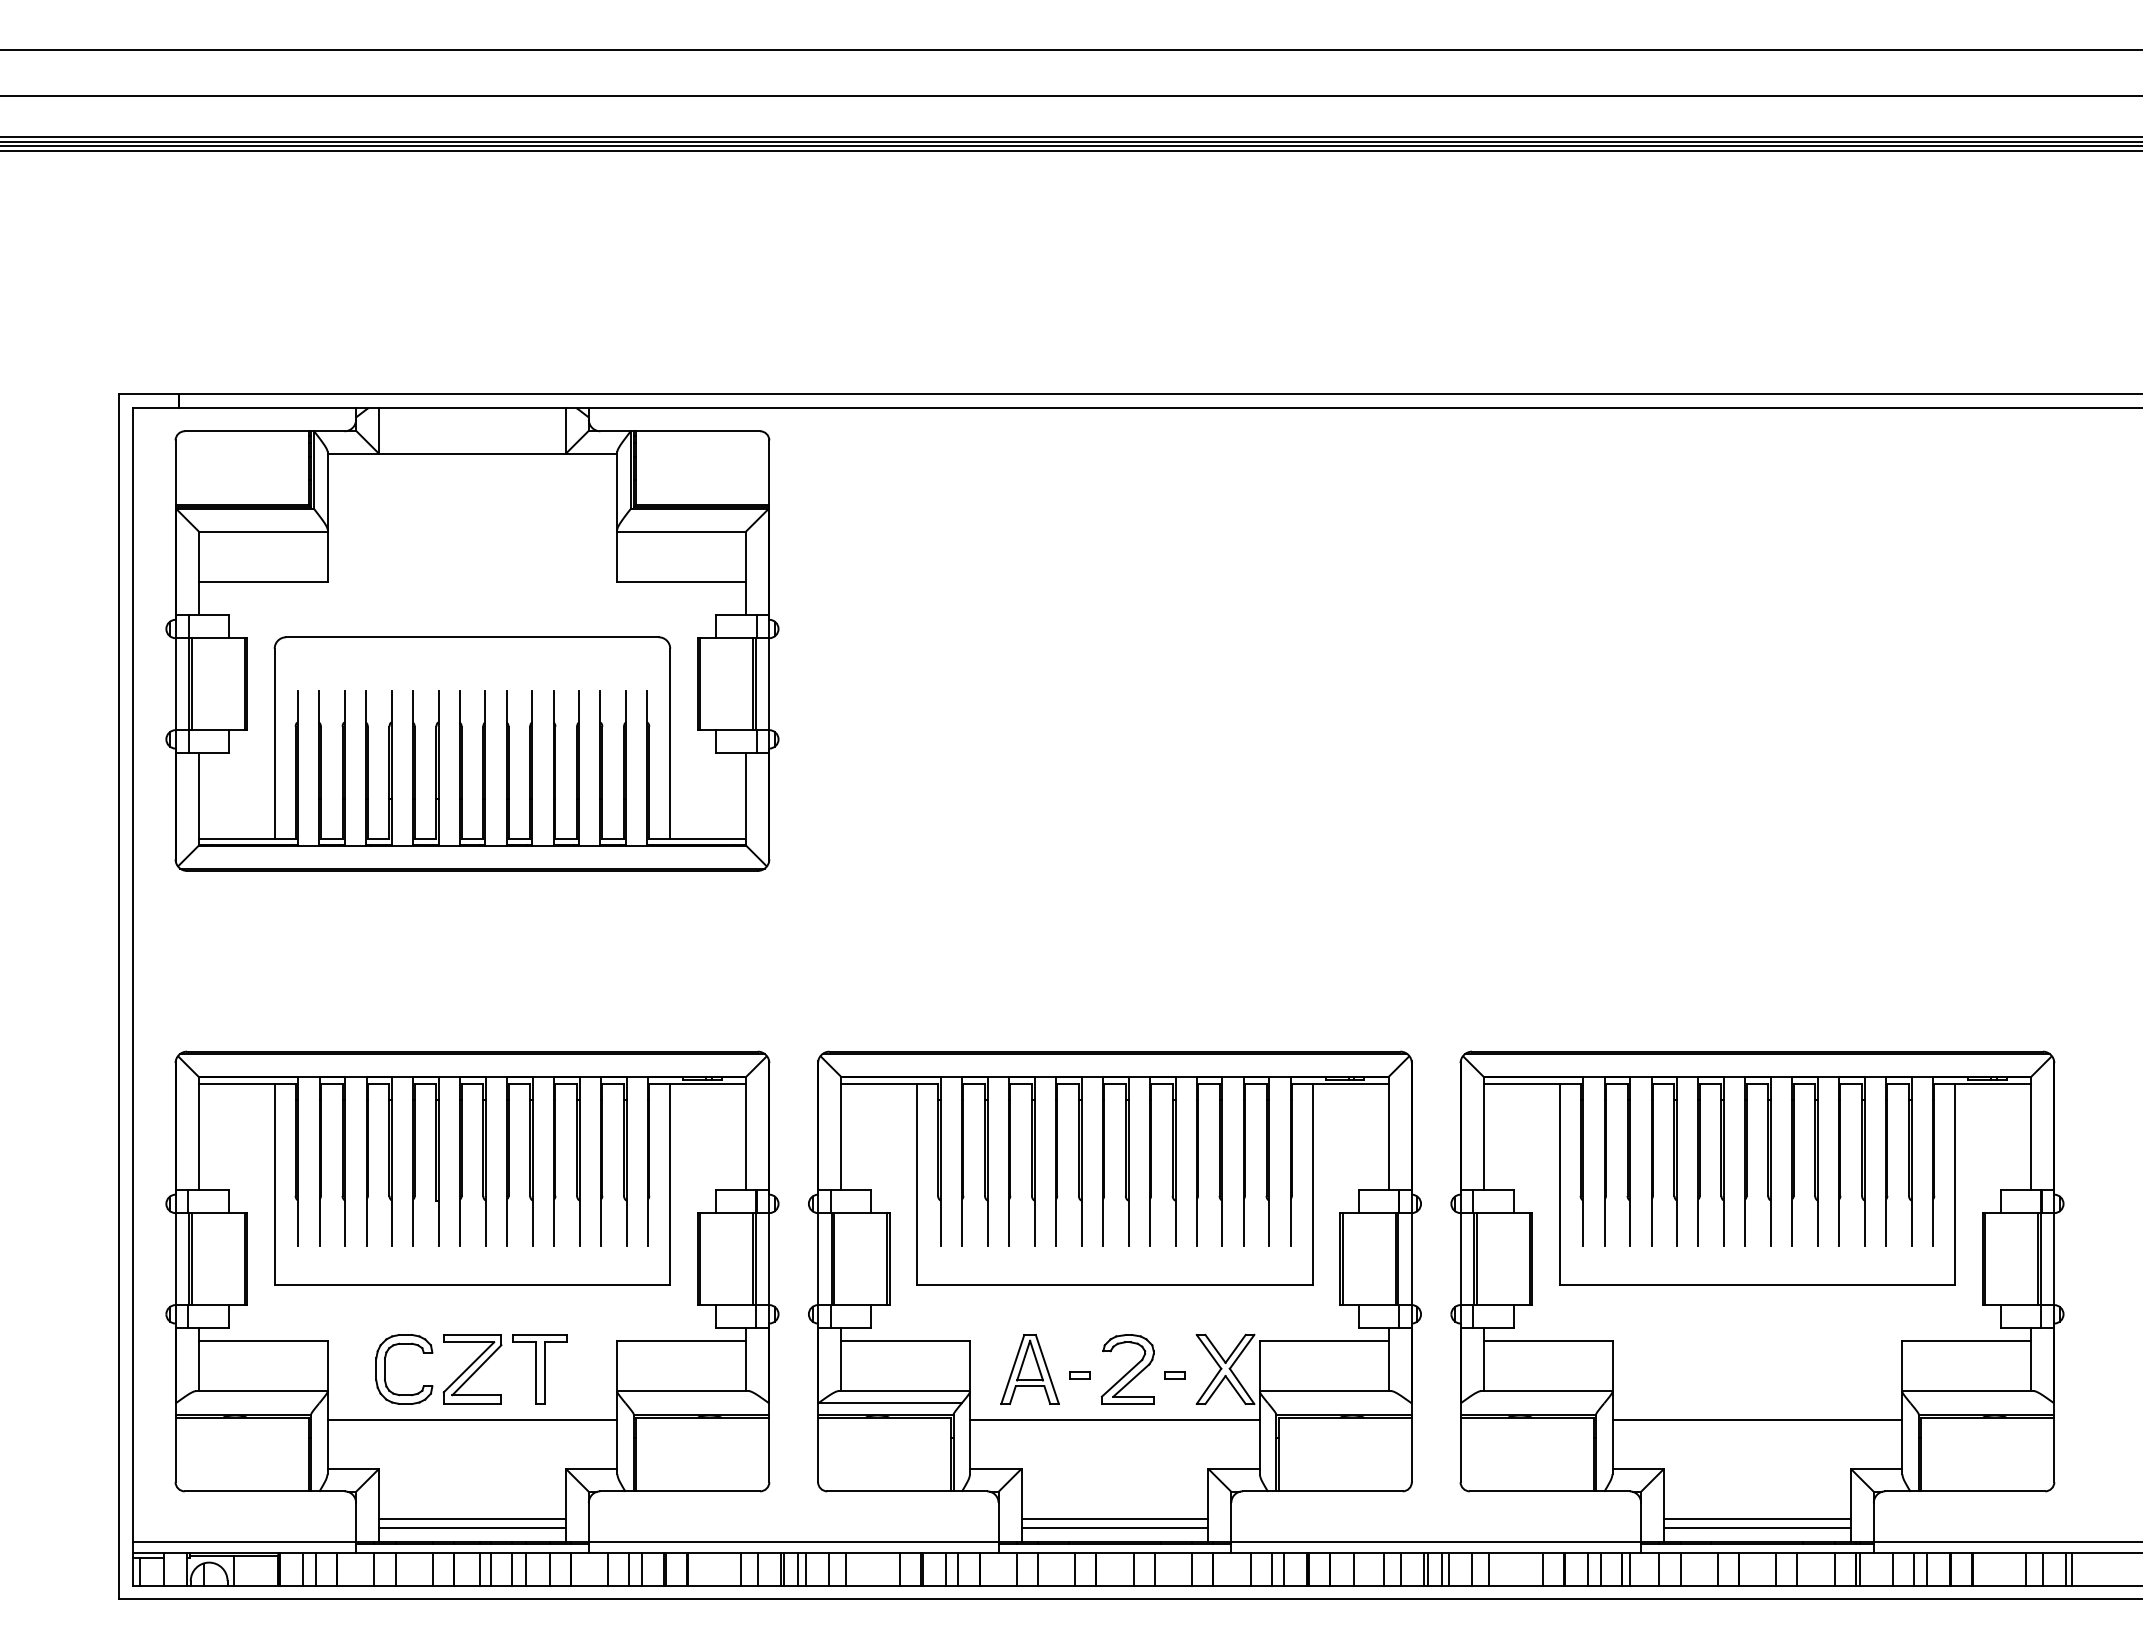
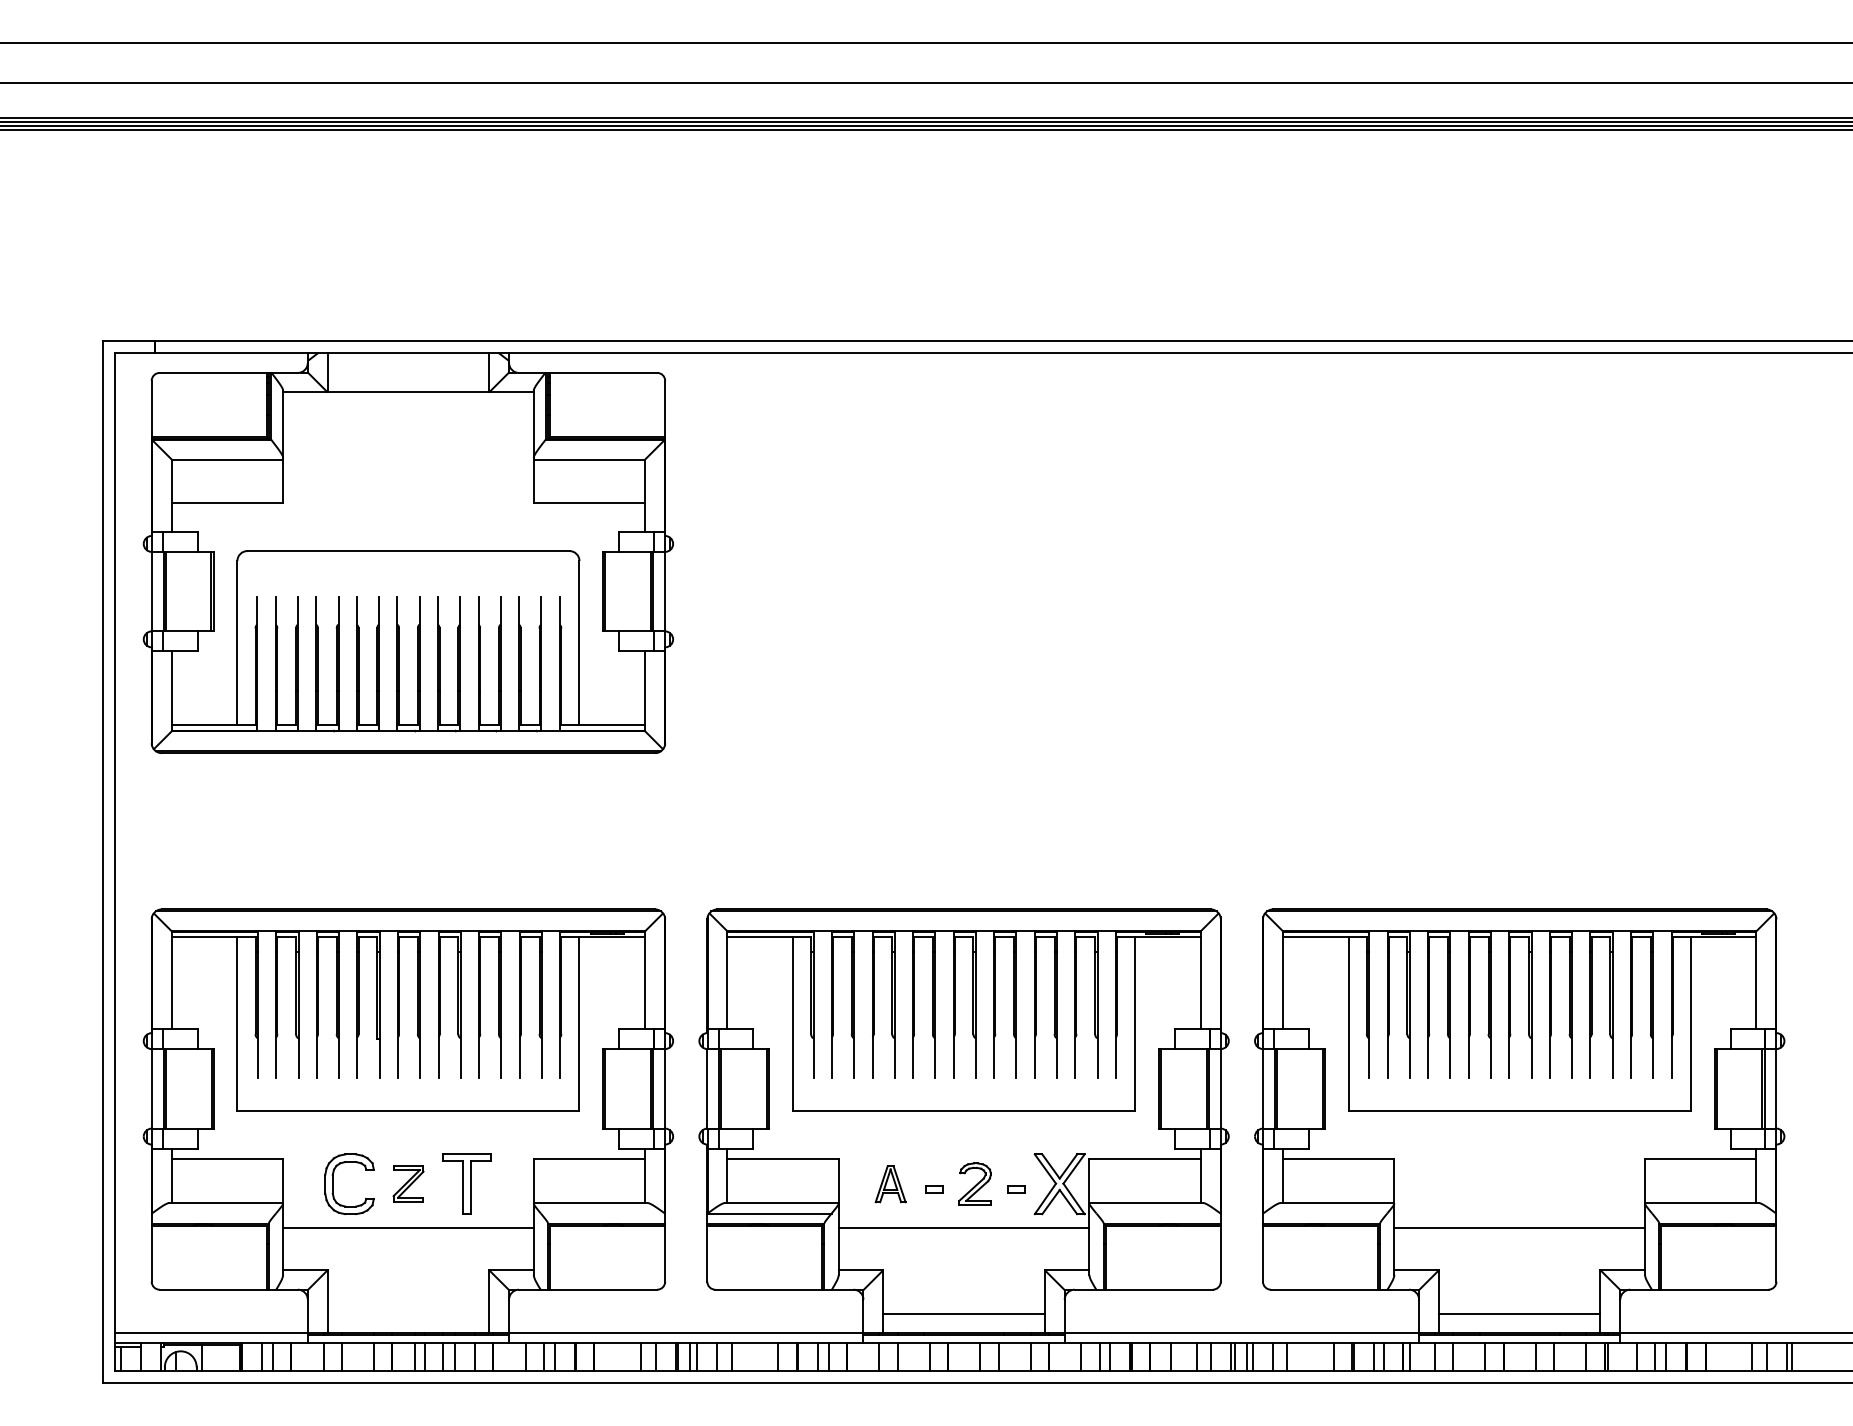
part: (472, 1369) -> (408, 1184), size x0.6
part: (1029, 1369) -> (890, 1184), size x0.6
part: (1127, 1369) -> (974, 1184), size x0.7
line: (472, 1518) -> (408, 1313), removed
line: (472, 1528) -> (408, 1321), removed
line: (1114, 1528) -> (963, 1321), removed
line: (1757, 1528) -> (1519, 1321), removed

